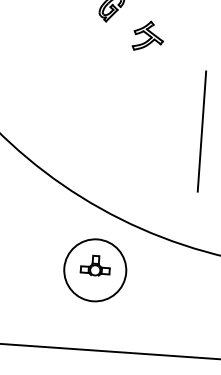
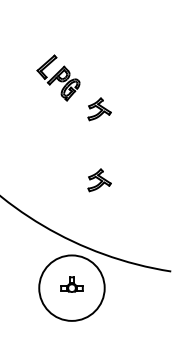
part: (141, 130) -> (99, 180), added
line: (201, 130) -> (144, 177), removed
circle: (94, 269) -> (71, 287), size x1.4

